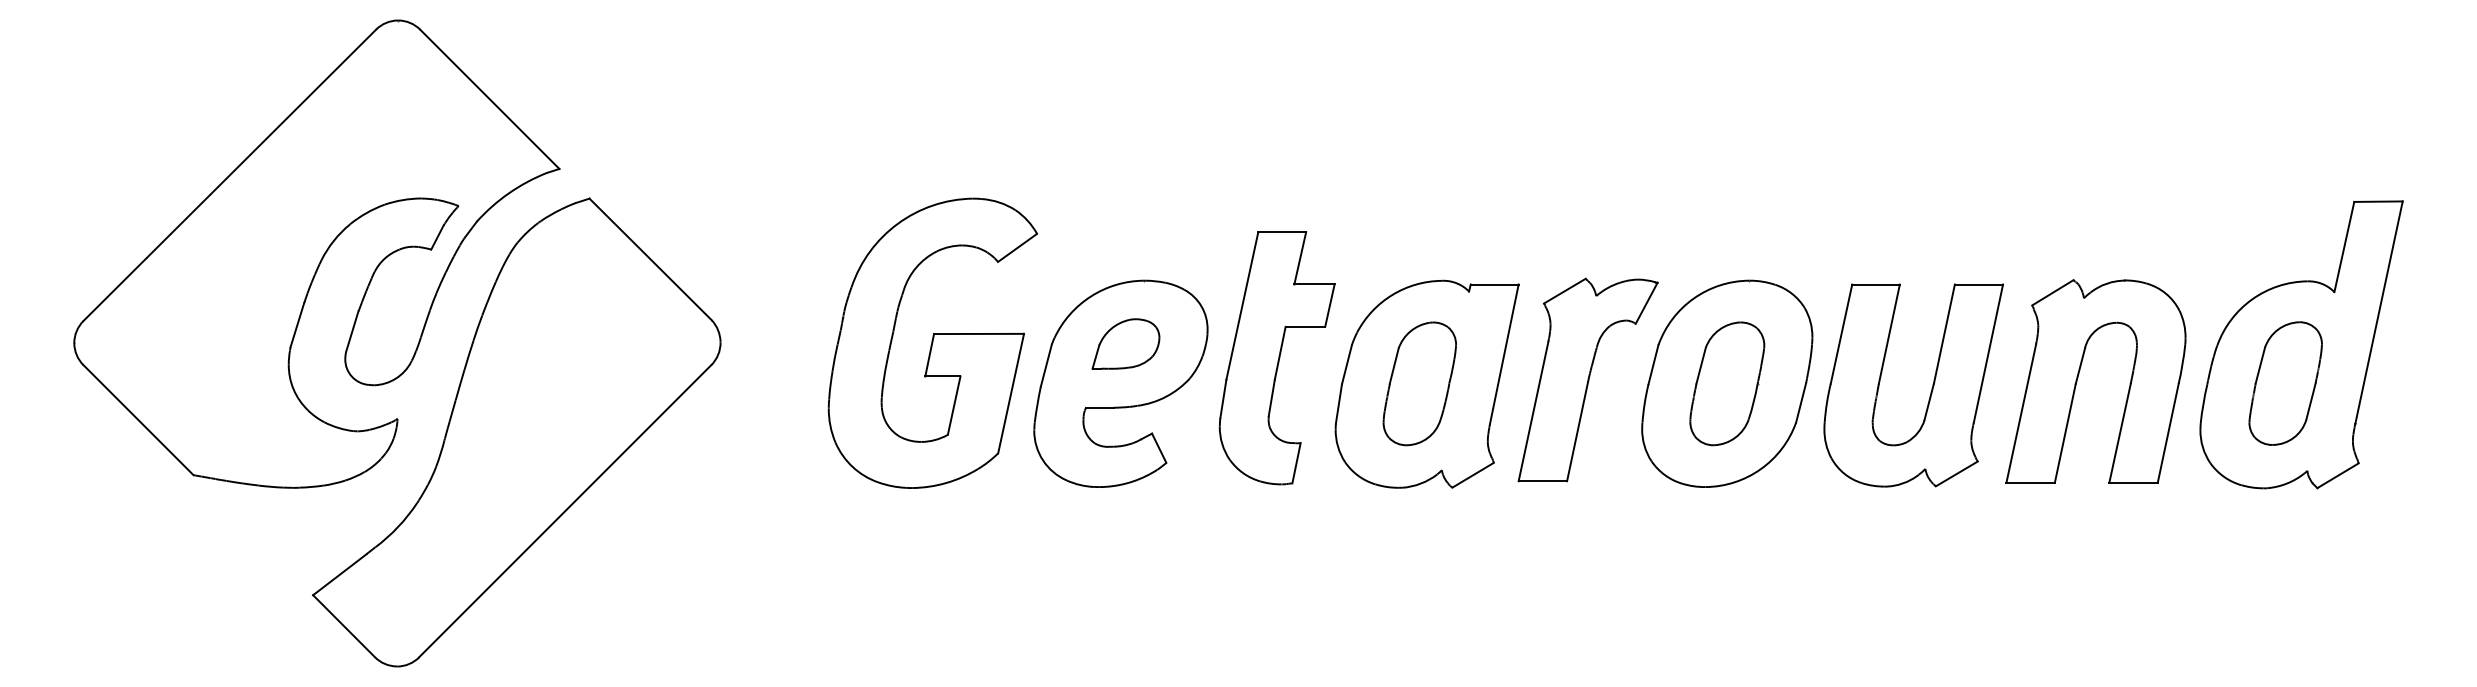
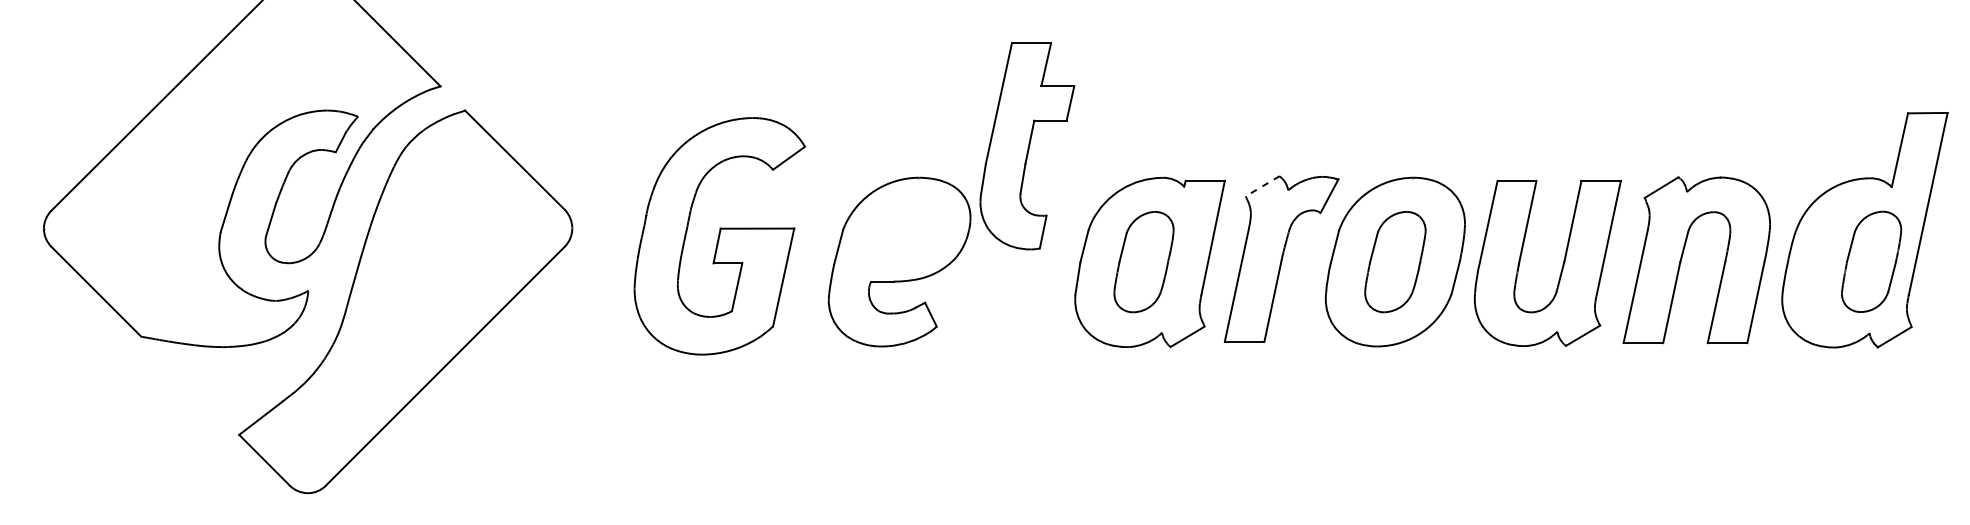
line: (1564, 291) -> (1262, 186), solid -> dashed
part: (932, 342) -> (719, 235), moved
part: (1125, 343) -> (903, 229), removed
part: (1276, 358) -> (1026, 146), moved
part: (2285, 383) -> (1871, 261), moved

